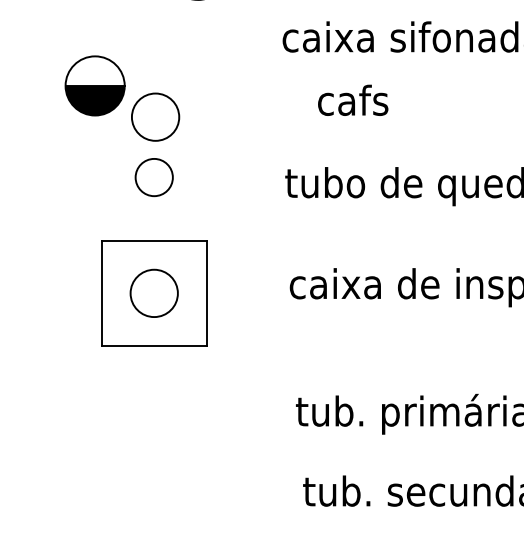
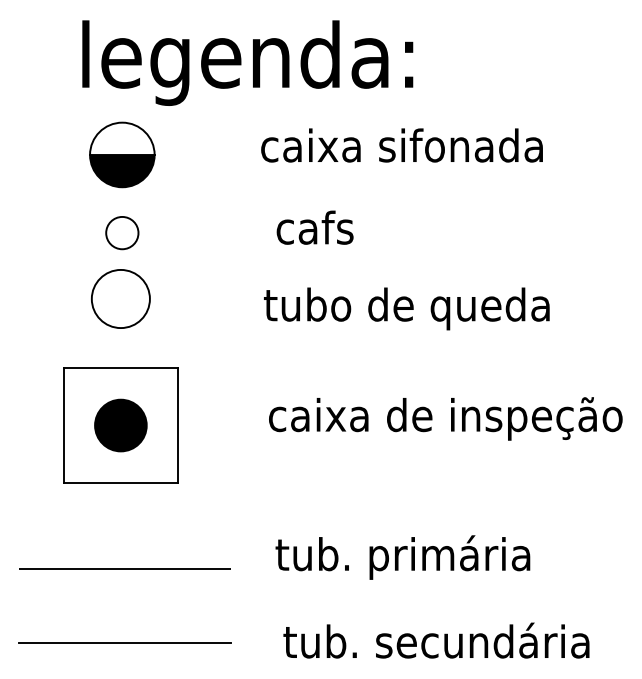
part: (95, 85) -> (122, 154), moved
text: (352, 100) -> (314, 227), moved
circle: (155, 116) -> (122, 232), size x0.62
circle: (153, 177) -> (120, 298), size x1.43
fill: (153, 293) -> (120, 425), added
line: (157, 424) -> (124, 568), added
line: (157, 492) -> (124, 642), added

